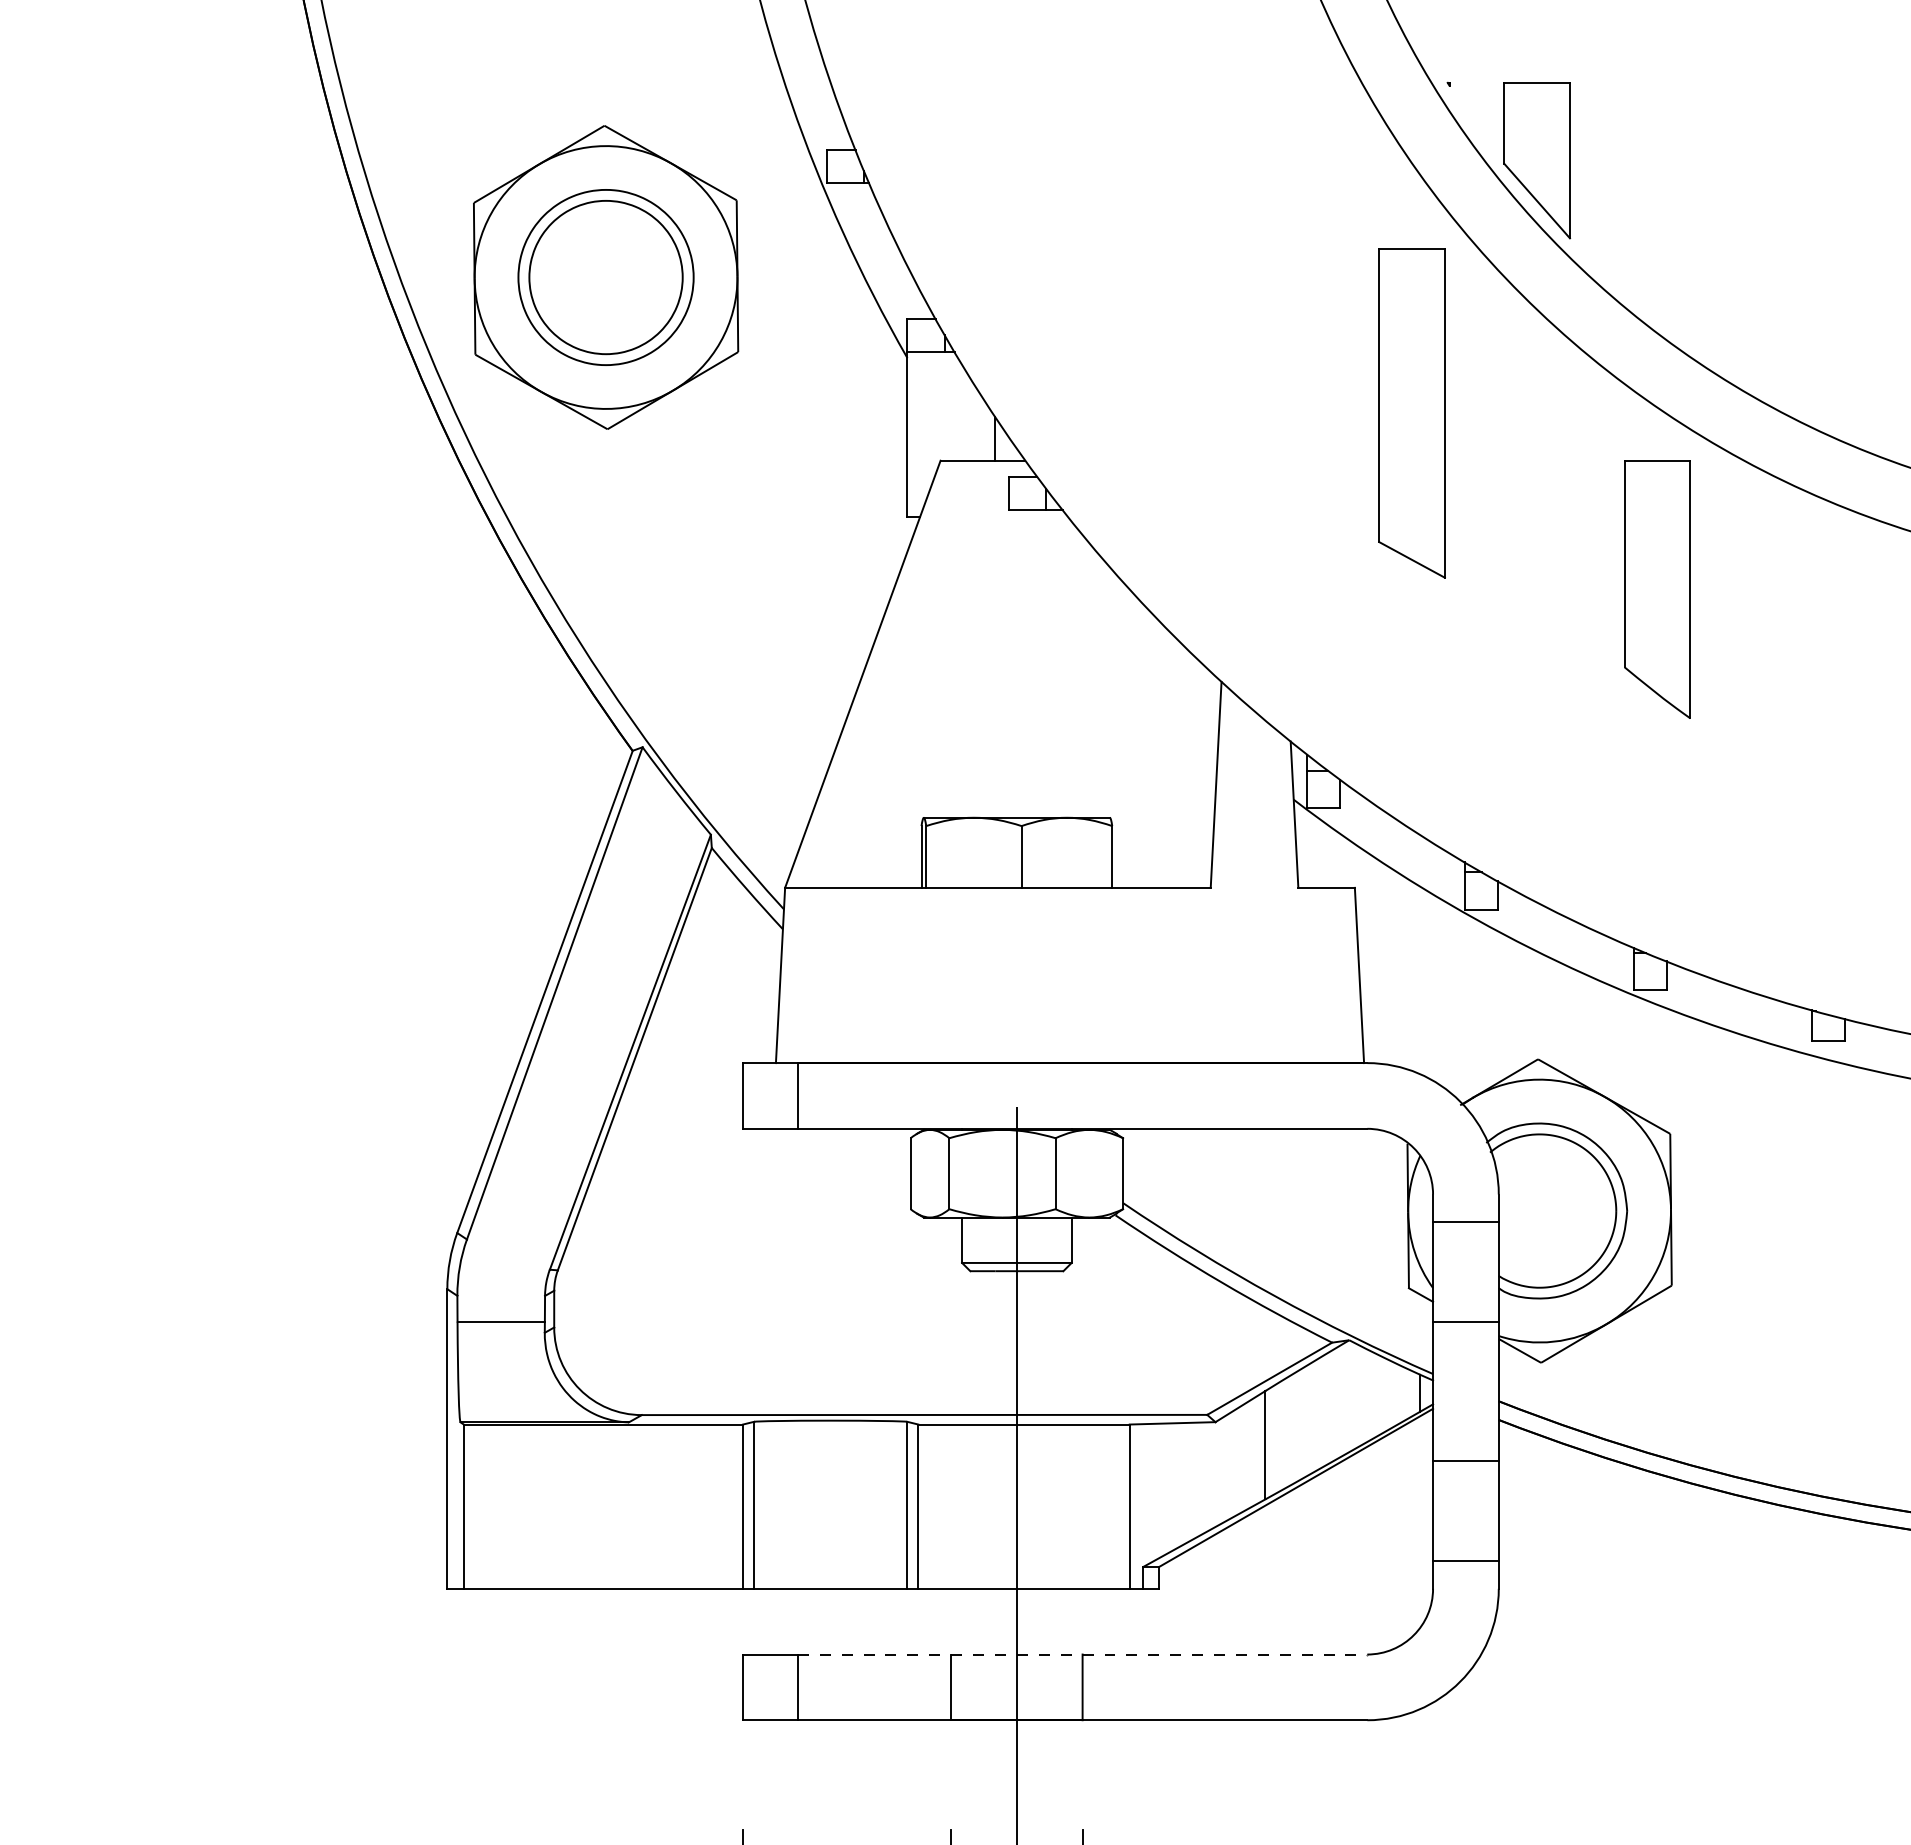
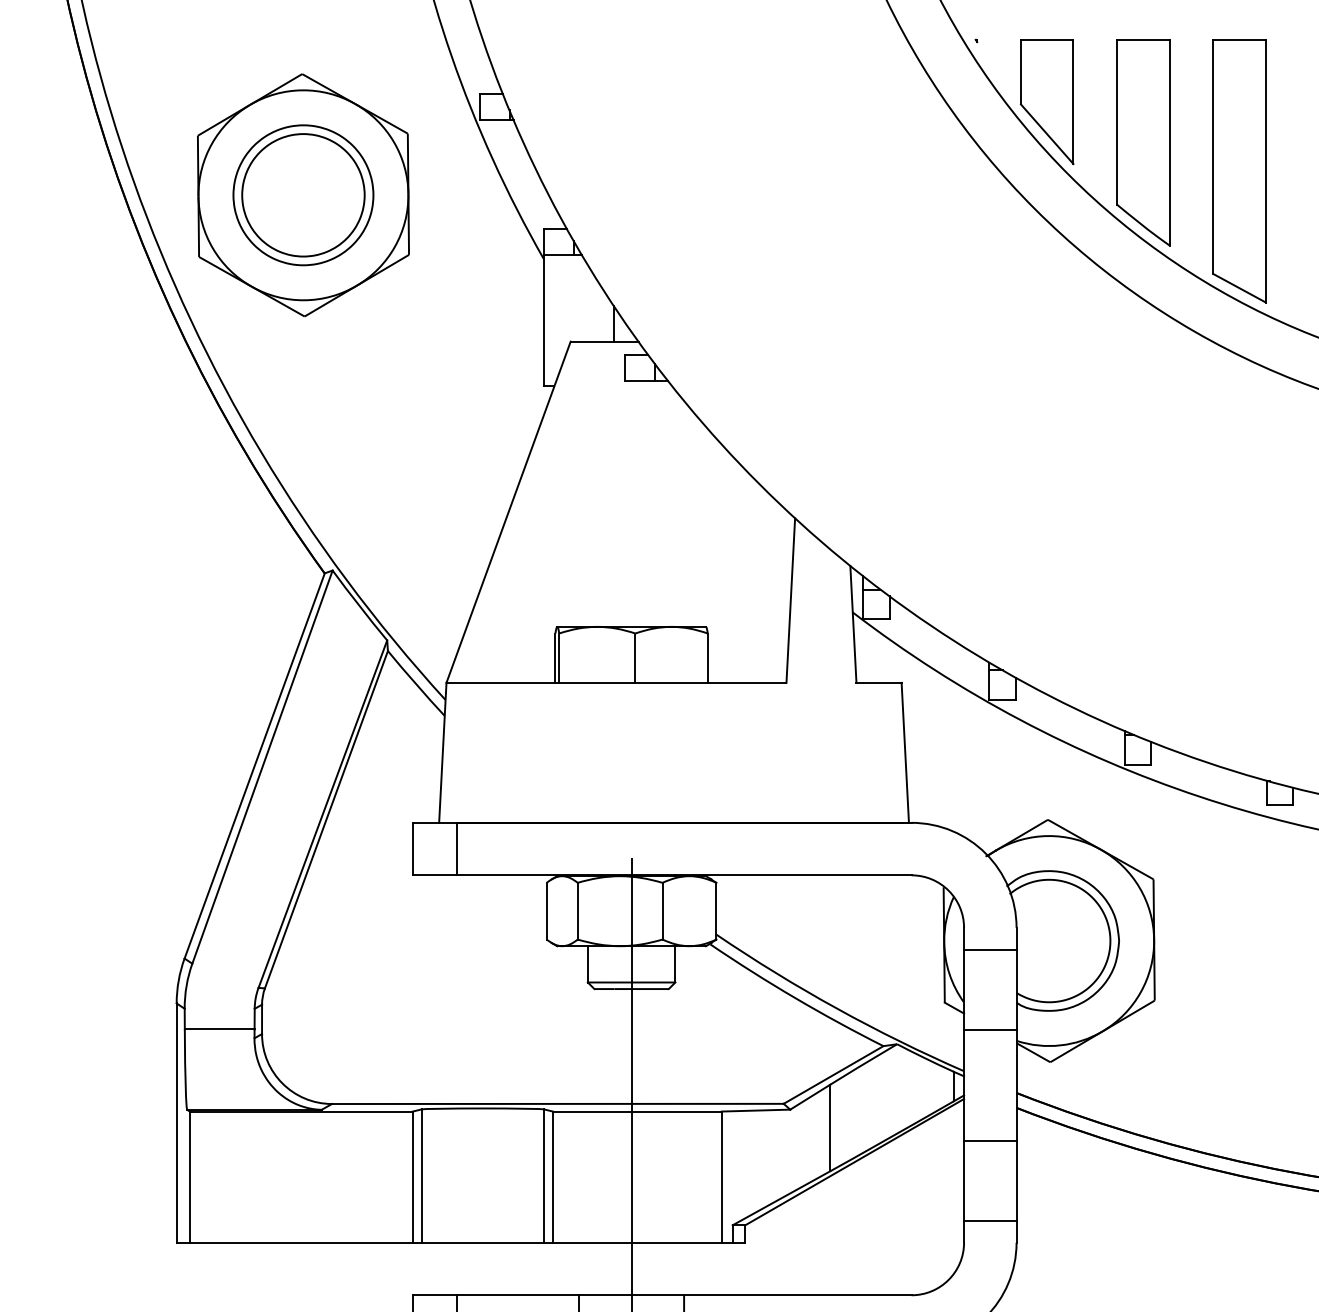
part: (1411, 413) -> (1239, 171), moved
part: (1657, 589) -> (1143, 142), moved
line: (1082, 1654) -> (684, 1295), dashed -> solid

